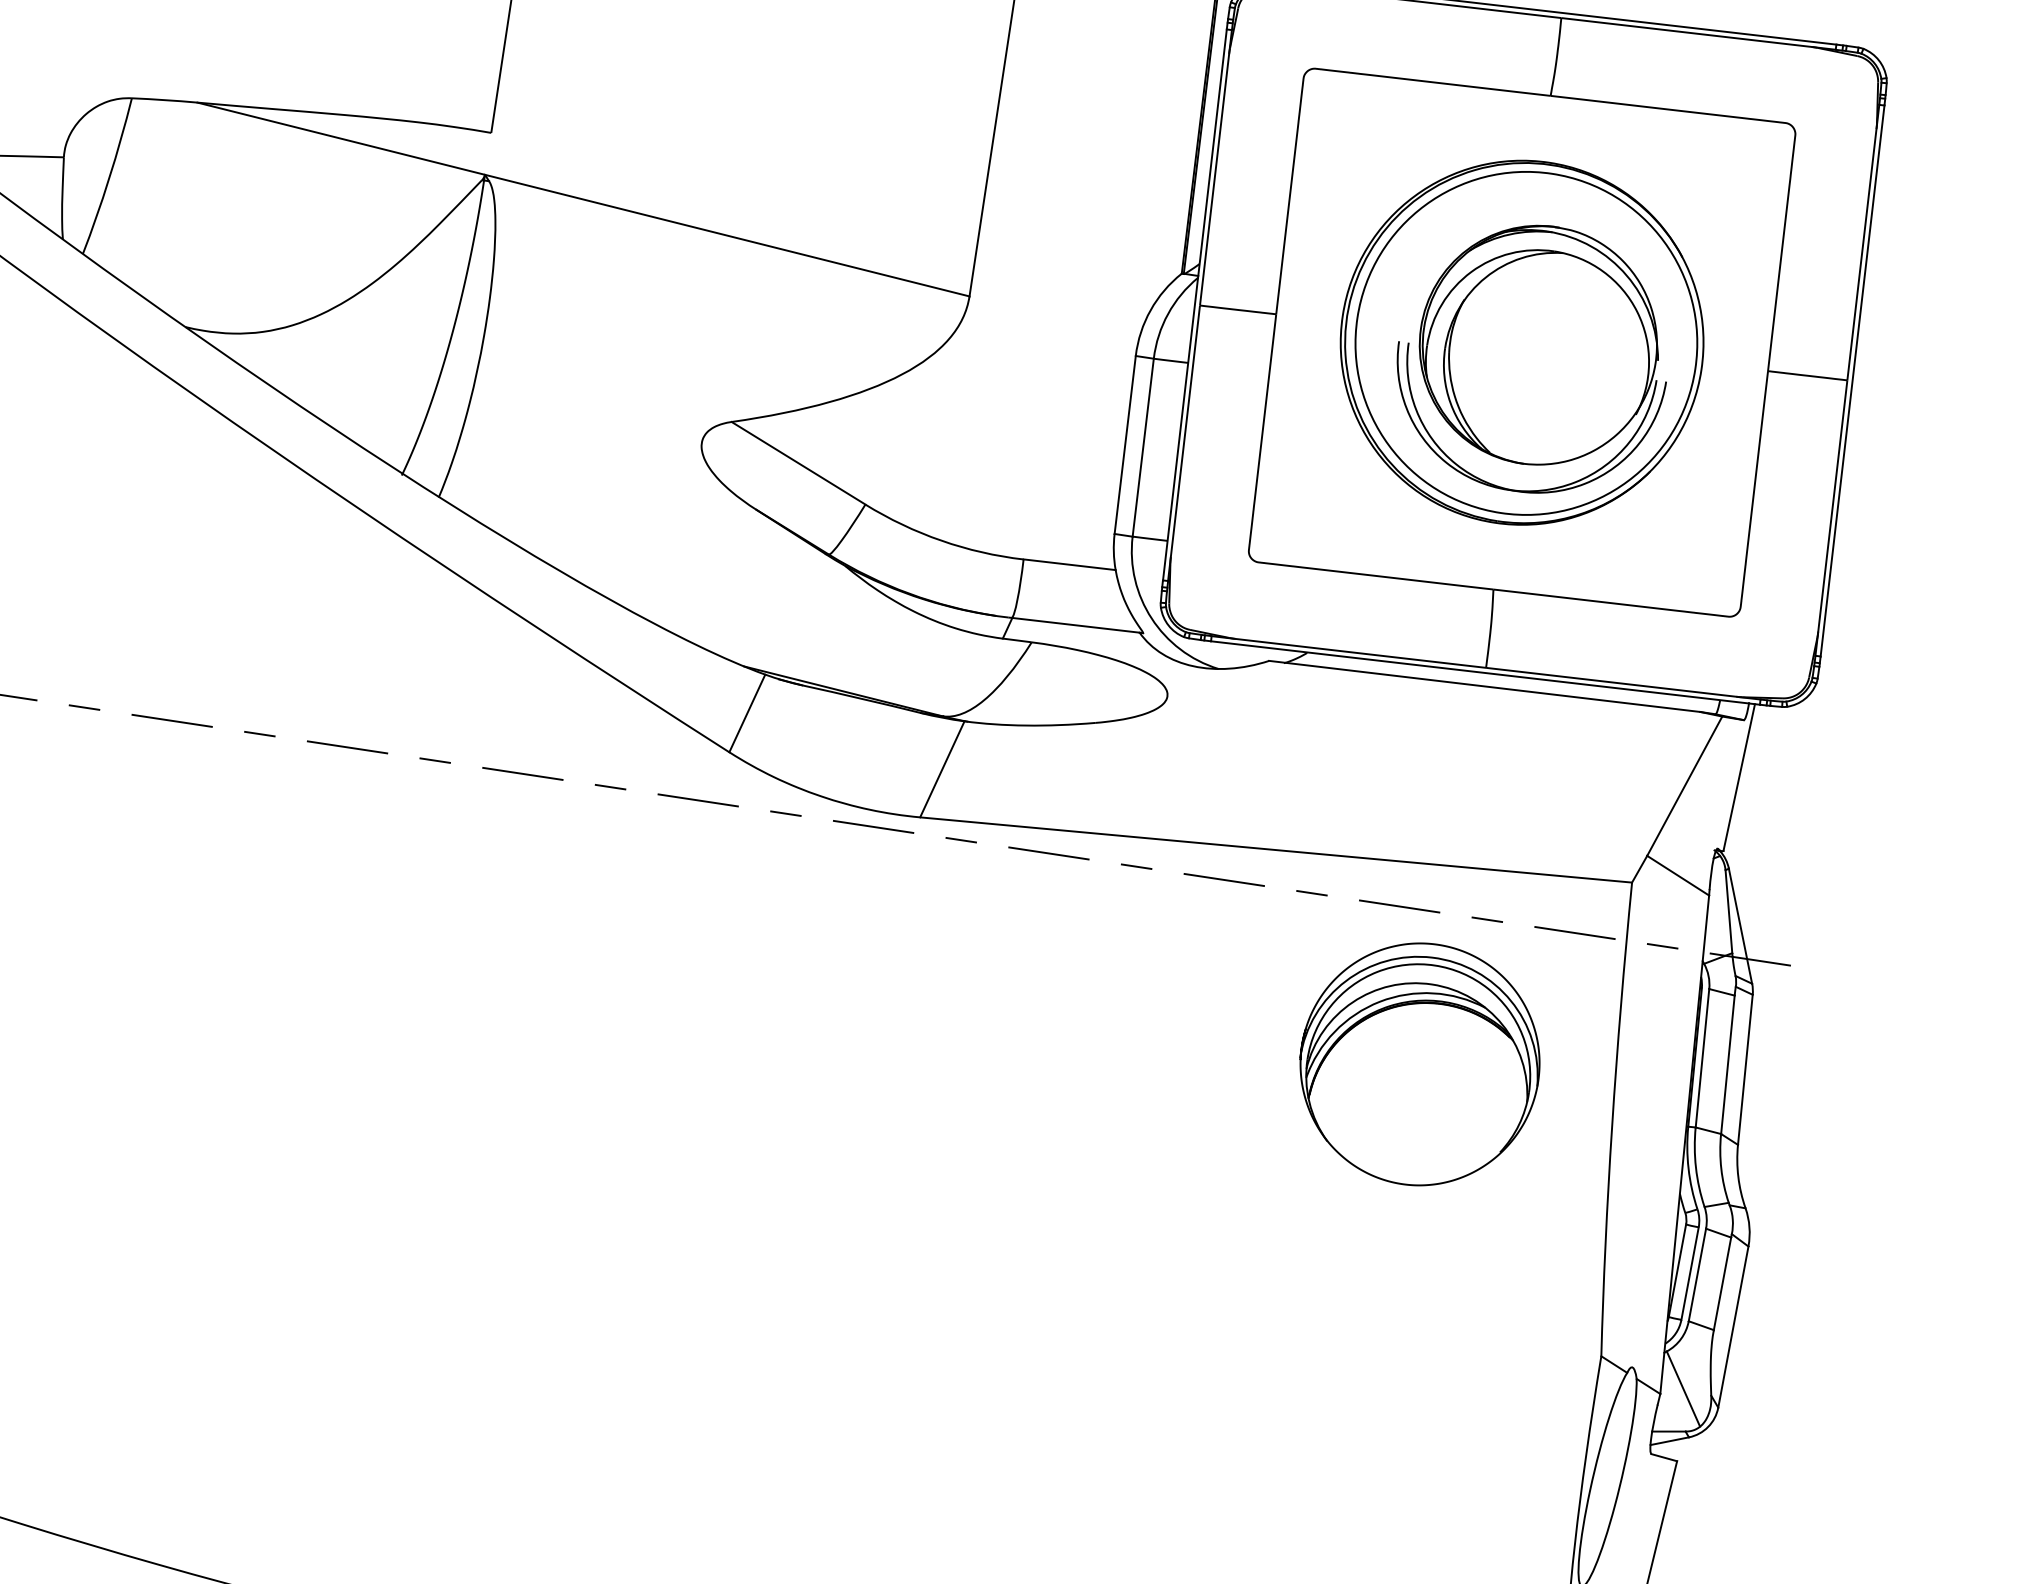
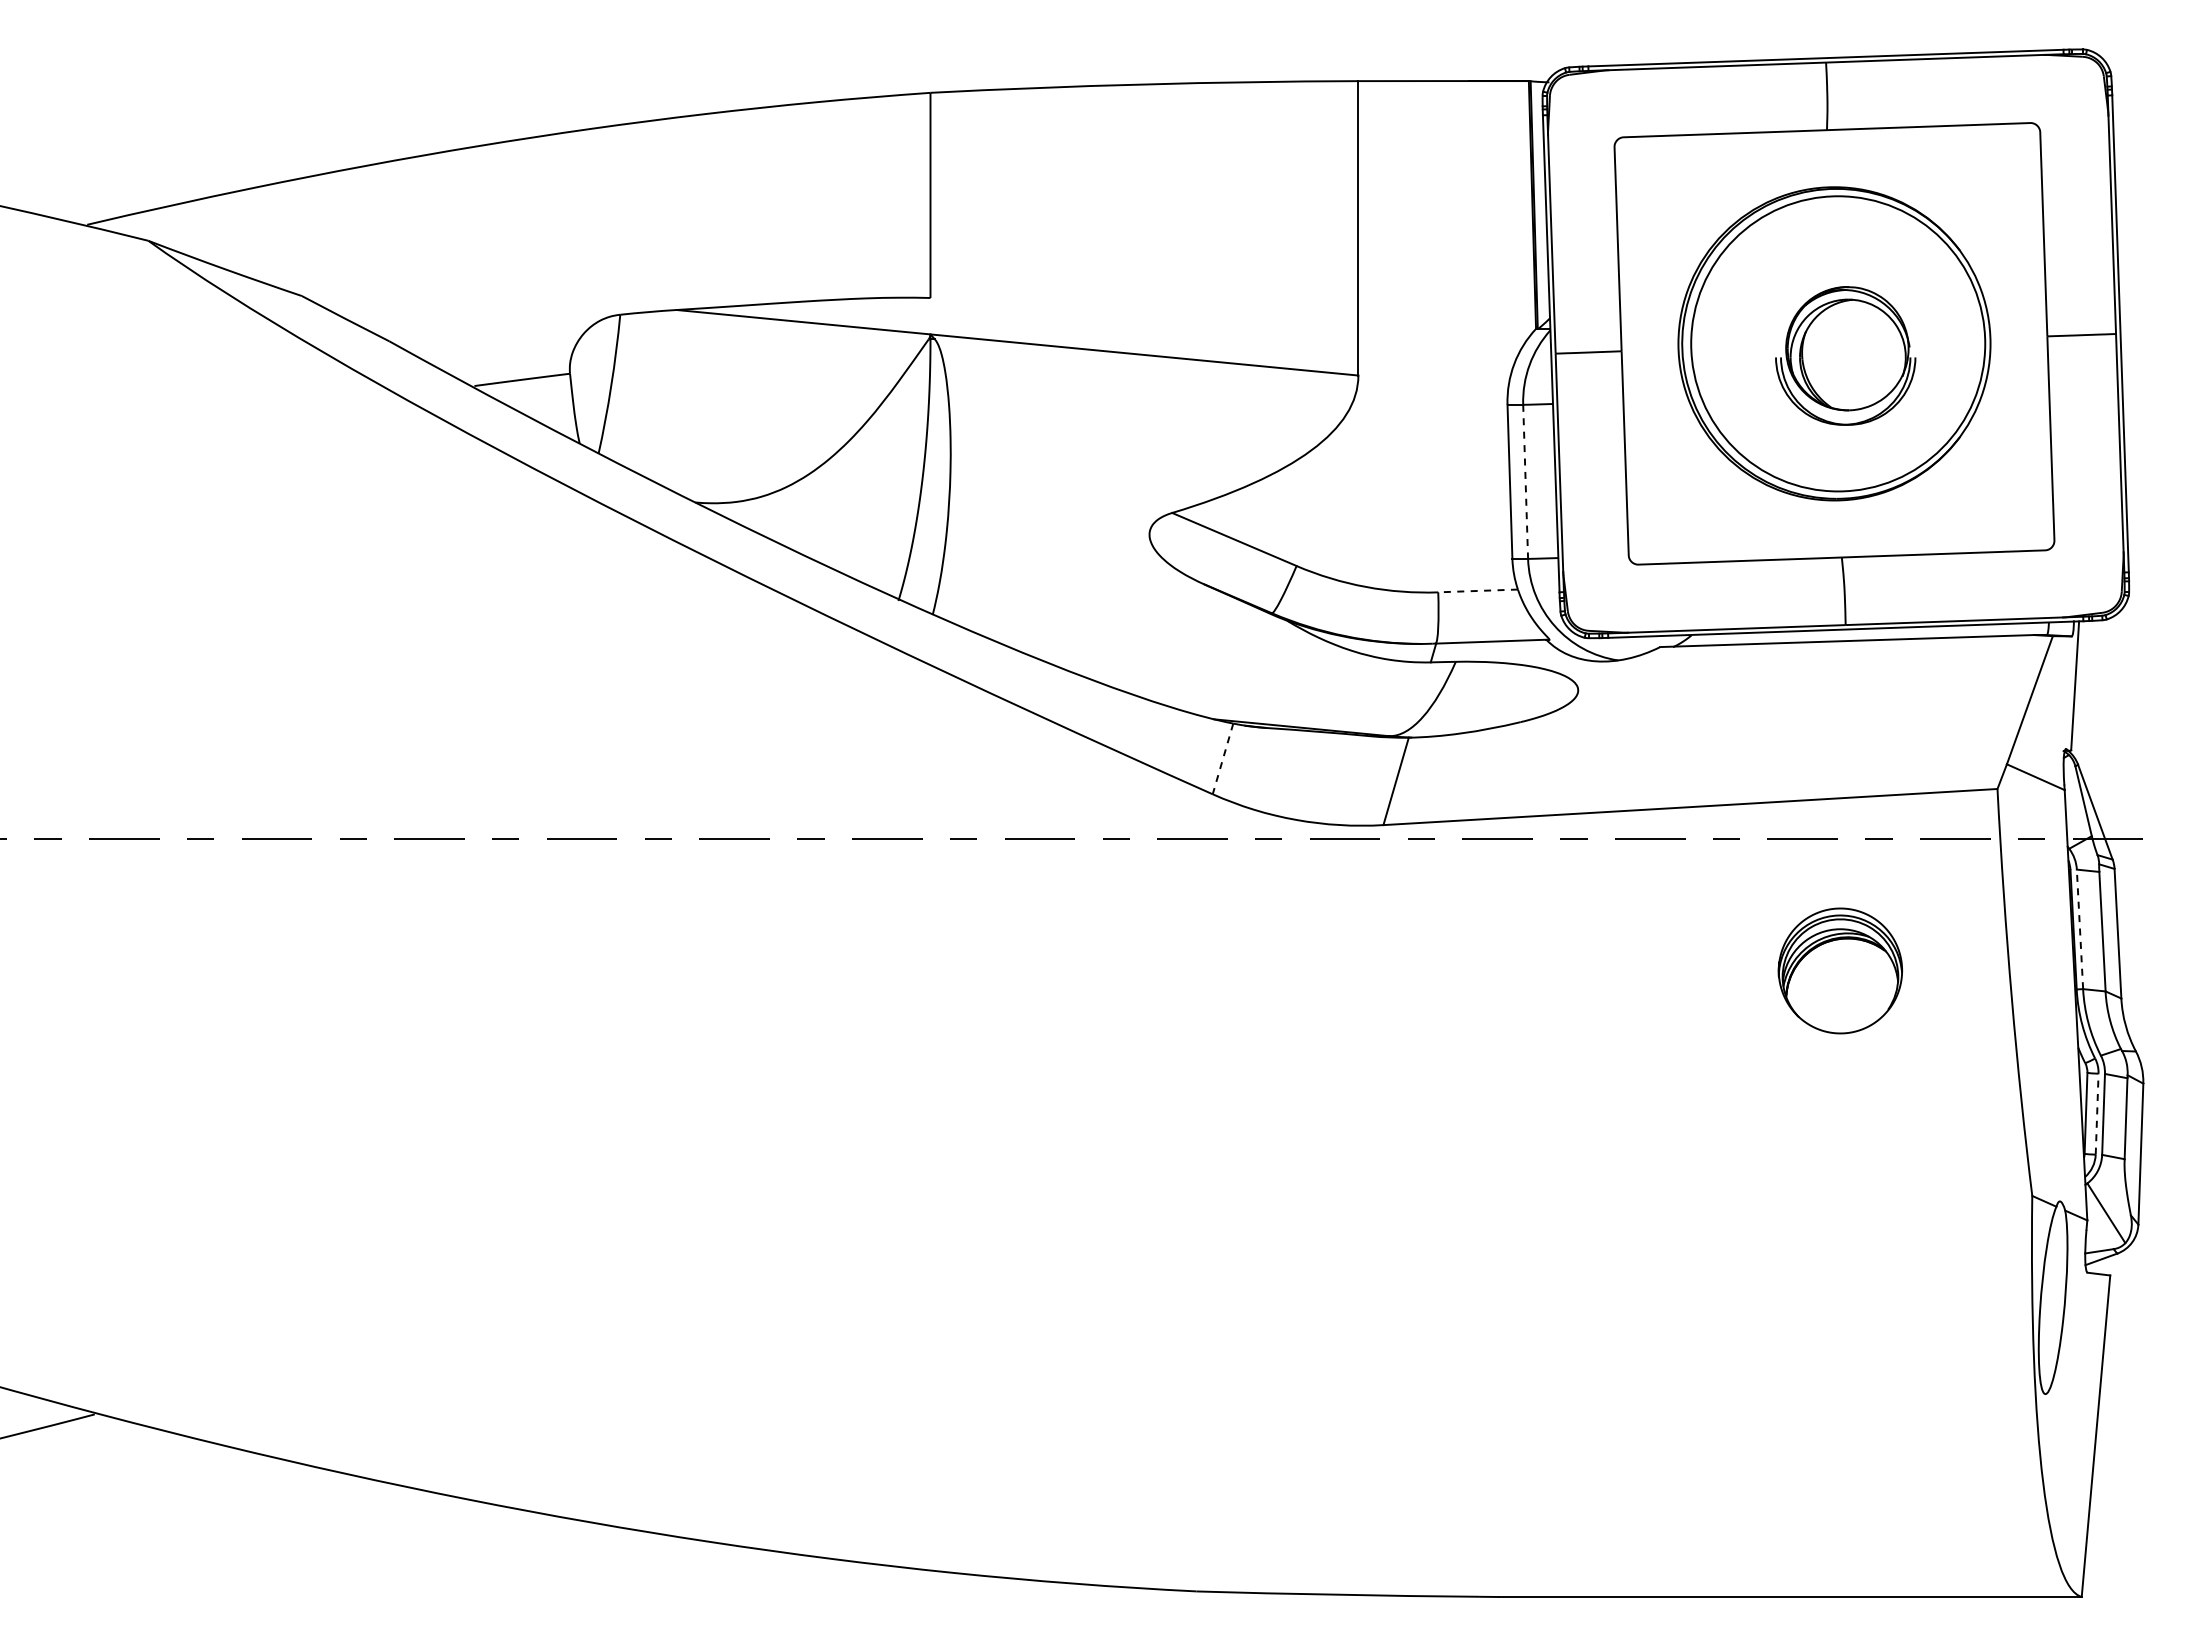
part: (1532, 358) -> (1845, 355), size x0.6
line: (1142, 448) -> (1525, 482), solid -> dashed
line: (1070, 564) -> (1478, 590), solid -> dashed
line: (747, 713) -> (1223, 758), solid -> dashed
line: (1701, 1058) -> (2079, 929), solid -> dashed
part: (1420, 1063) -> (1840, 970), size x0.6
line: (1690, 1274) -> (2097, 1114), solid -> dashed

